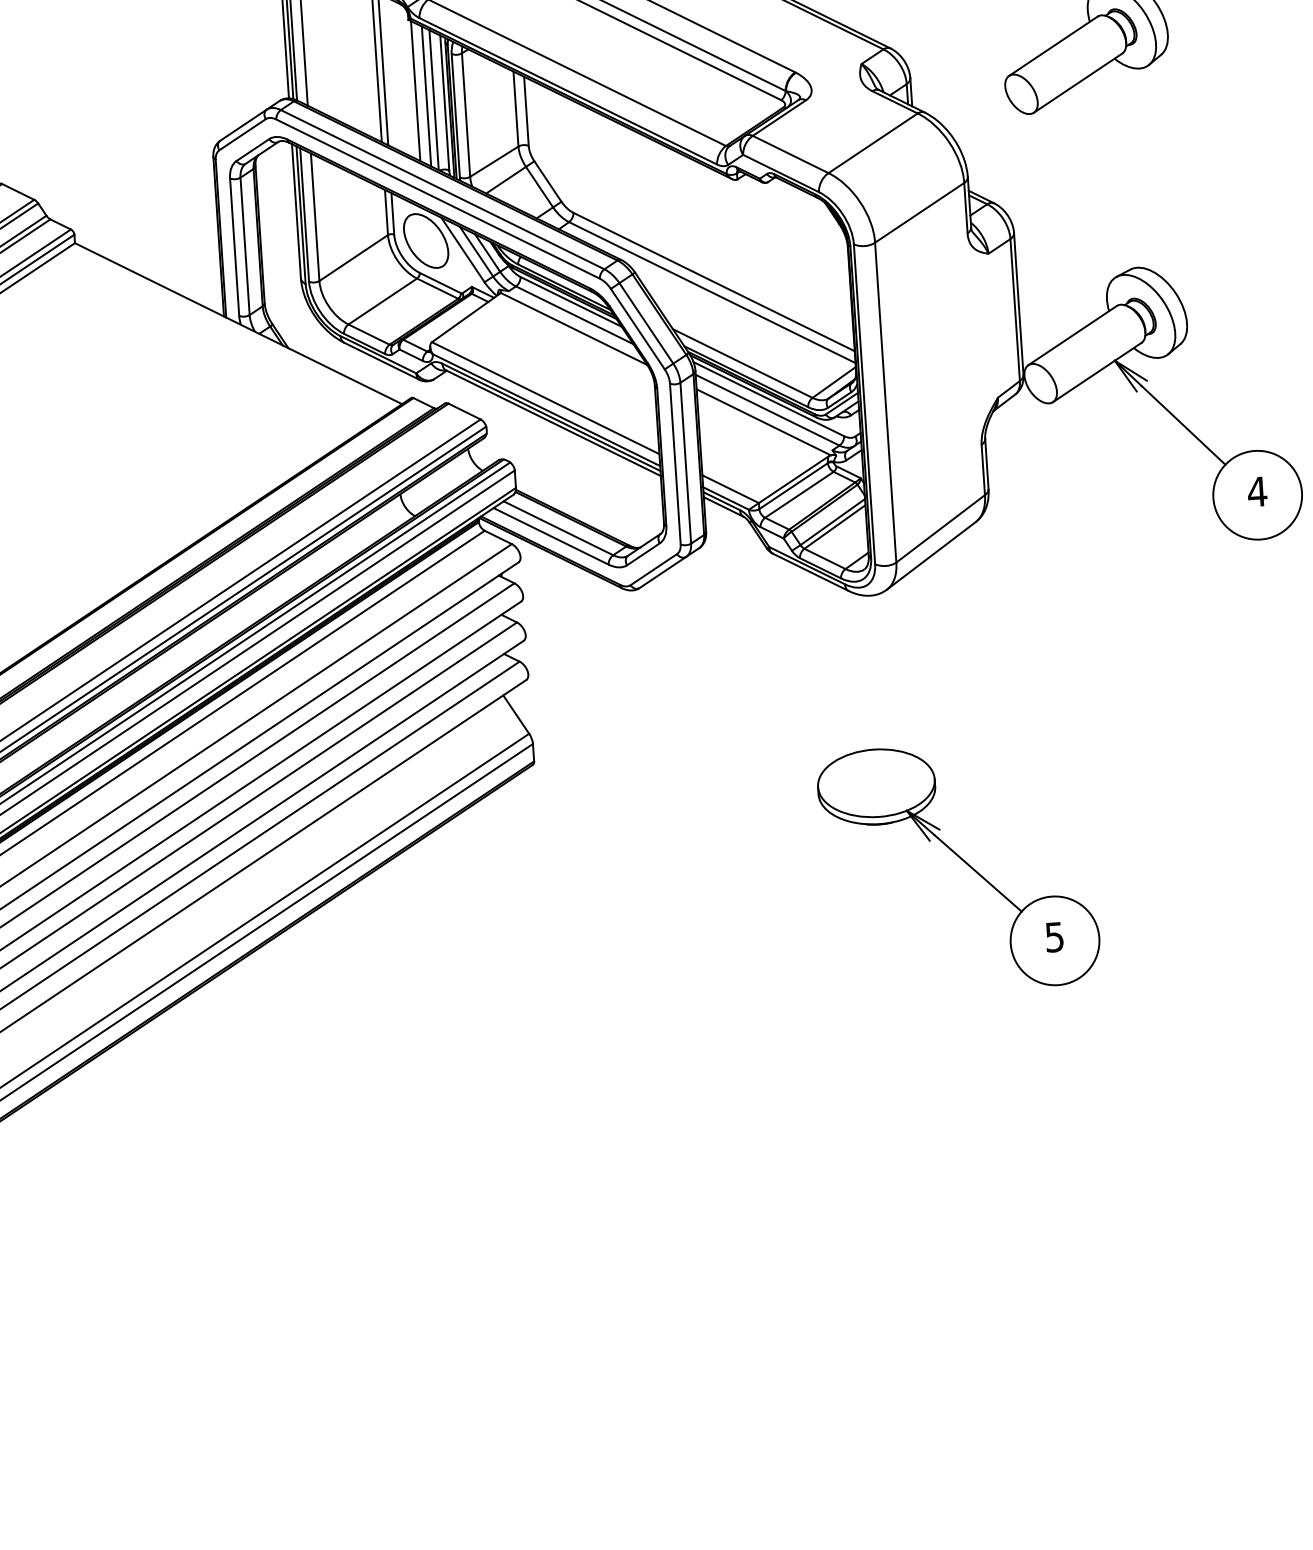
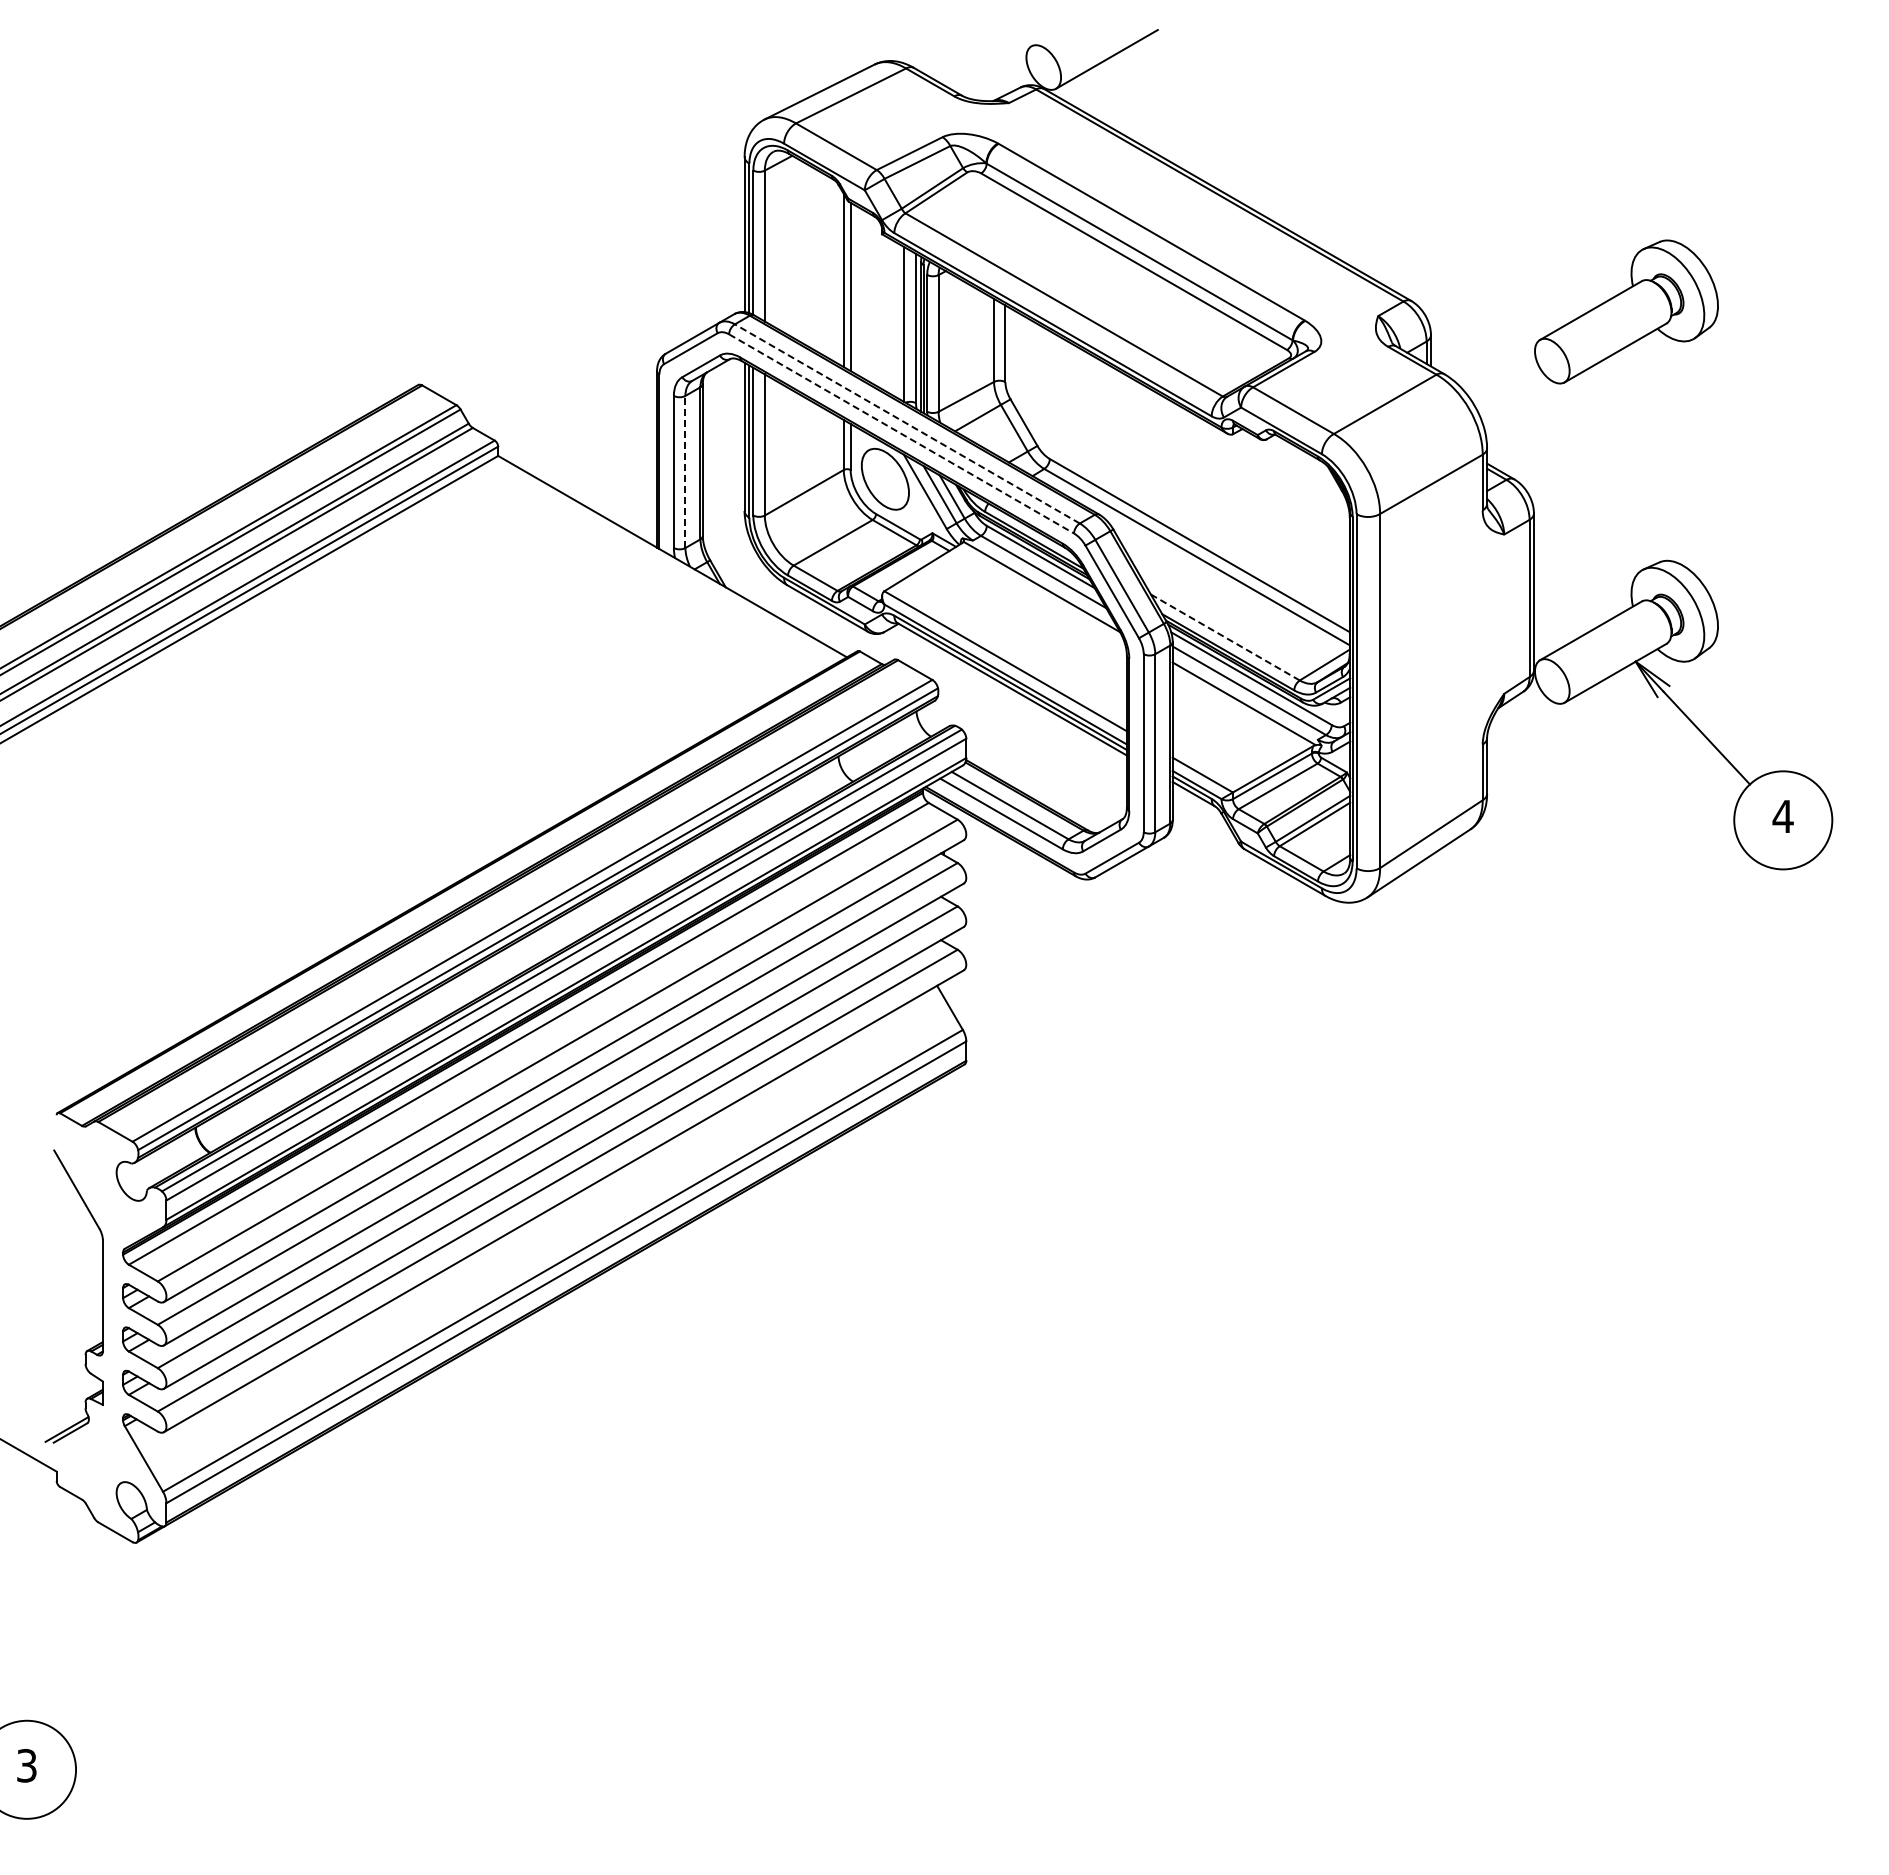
line: (415, 90) -> (884, 312), removed
line: (426, 96) -> (896, 319), removed
line: (441, 189) -> (906, 423), solid -> dashed
line: (438, 199) -> (902, 434), solid -> dashed
line: (245, 245) -> (685, 471), solid -> dashed
line: (742, 363) -> (1225, 637), solid -> dashed
part: (962, 861) -> (1431, 1202), removed

